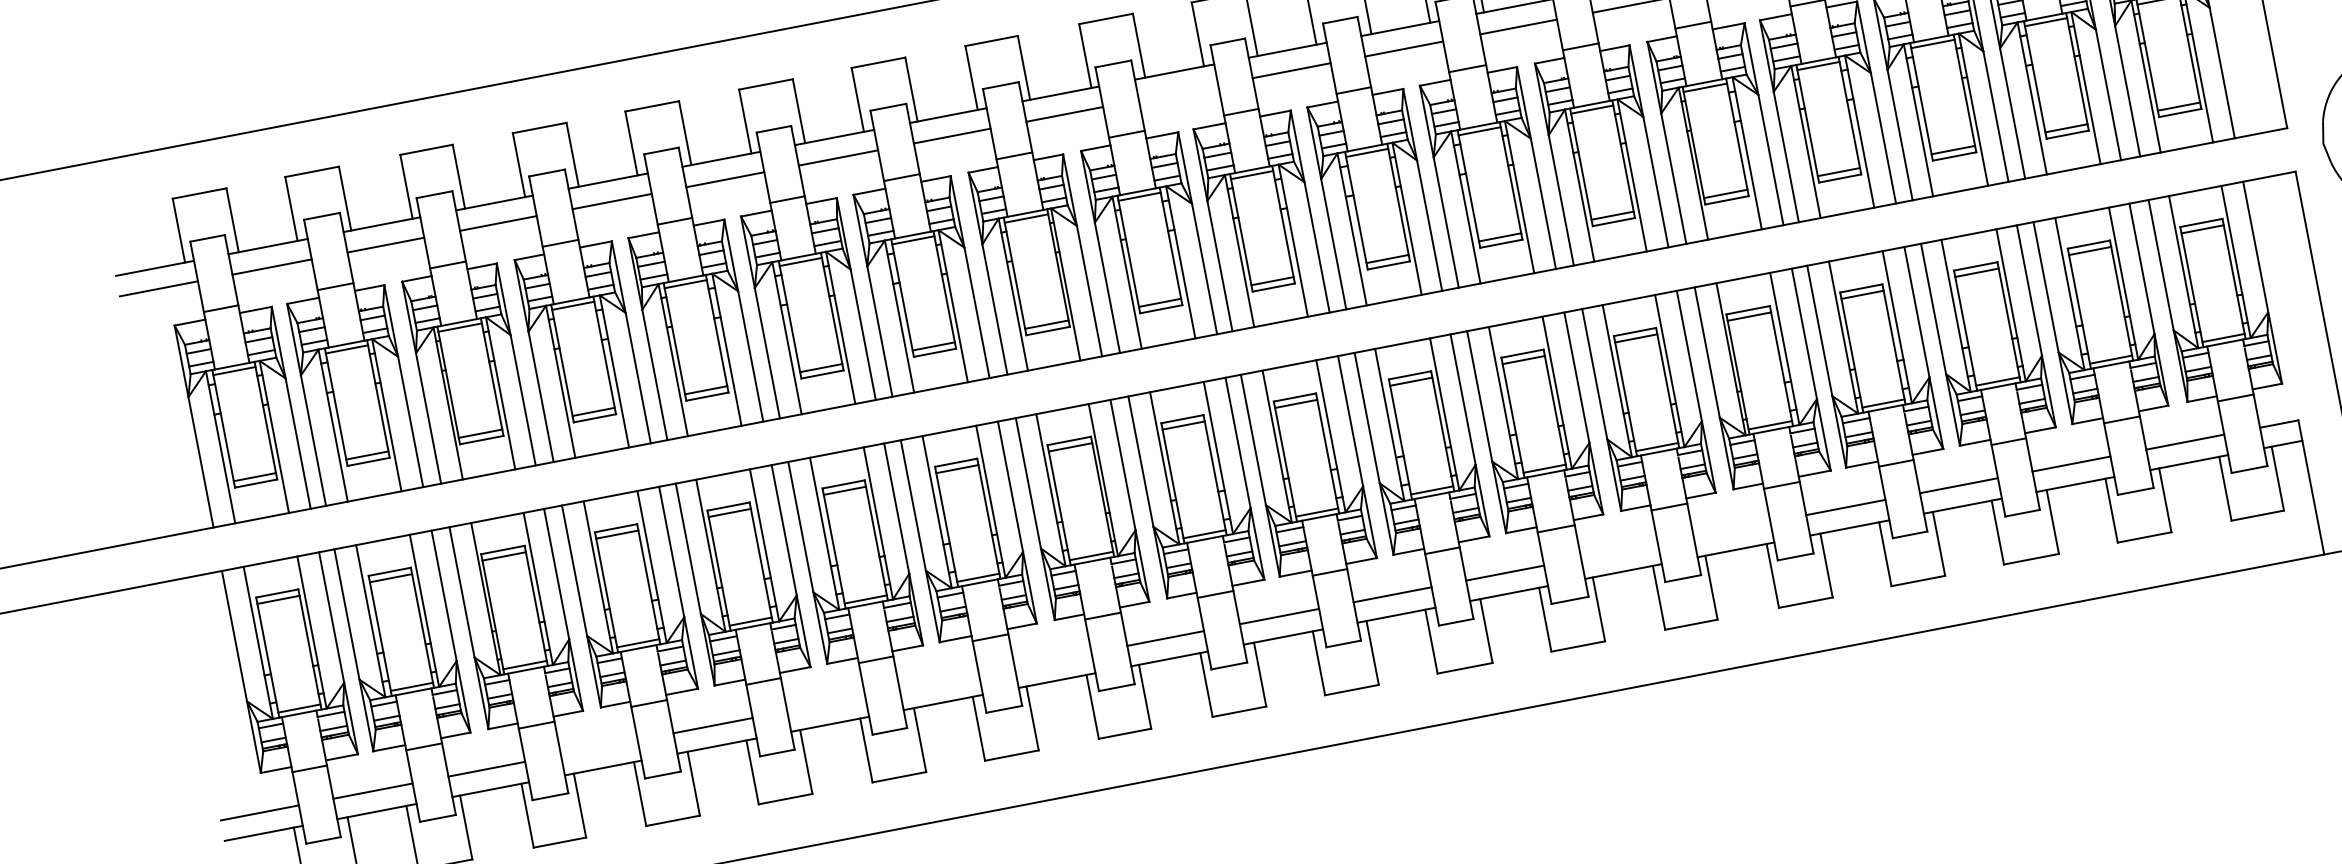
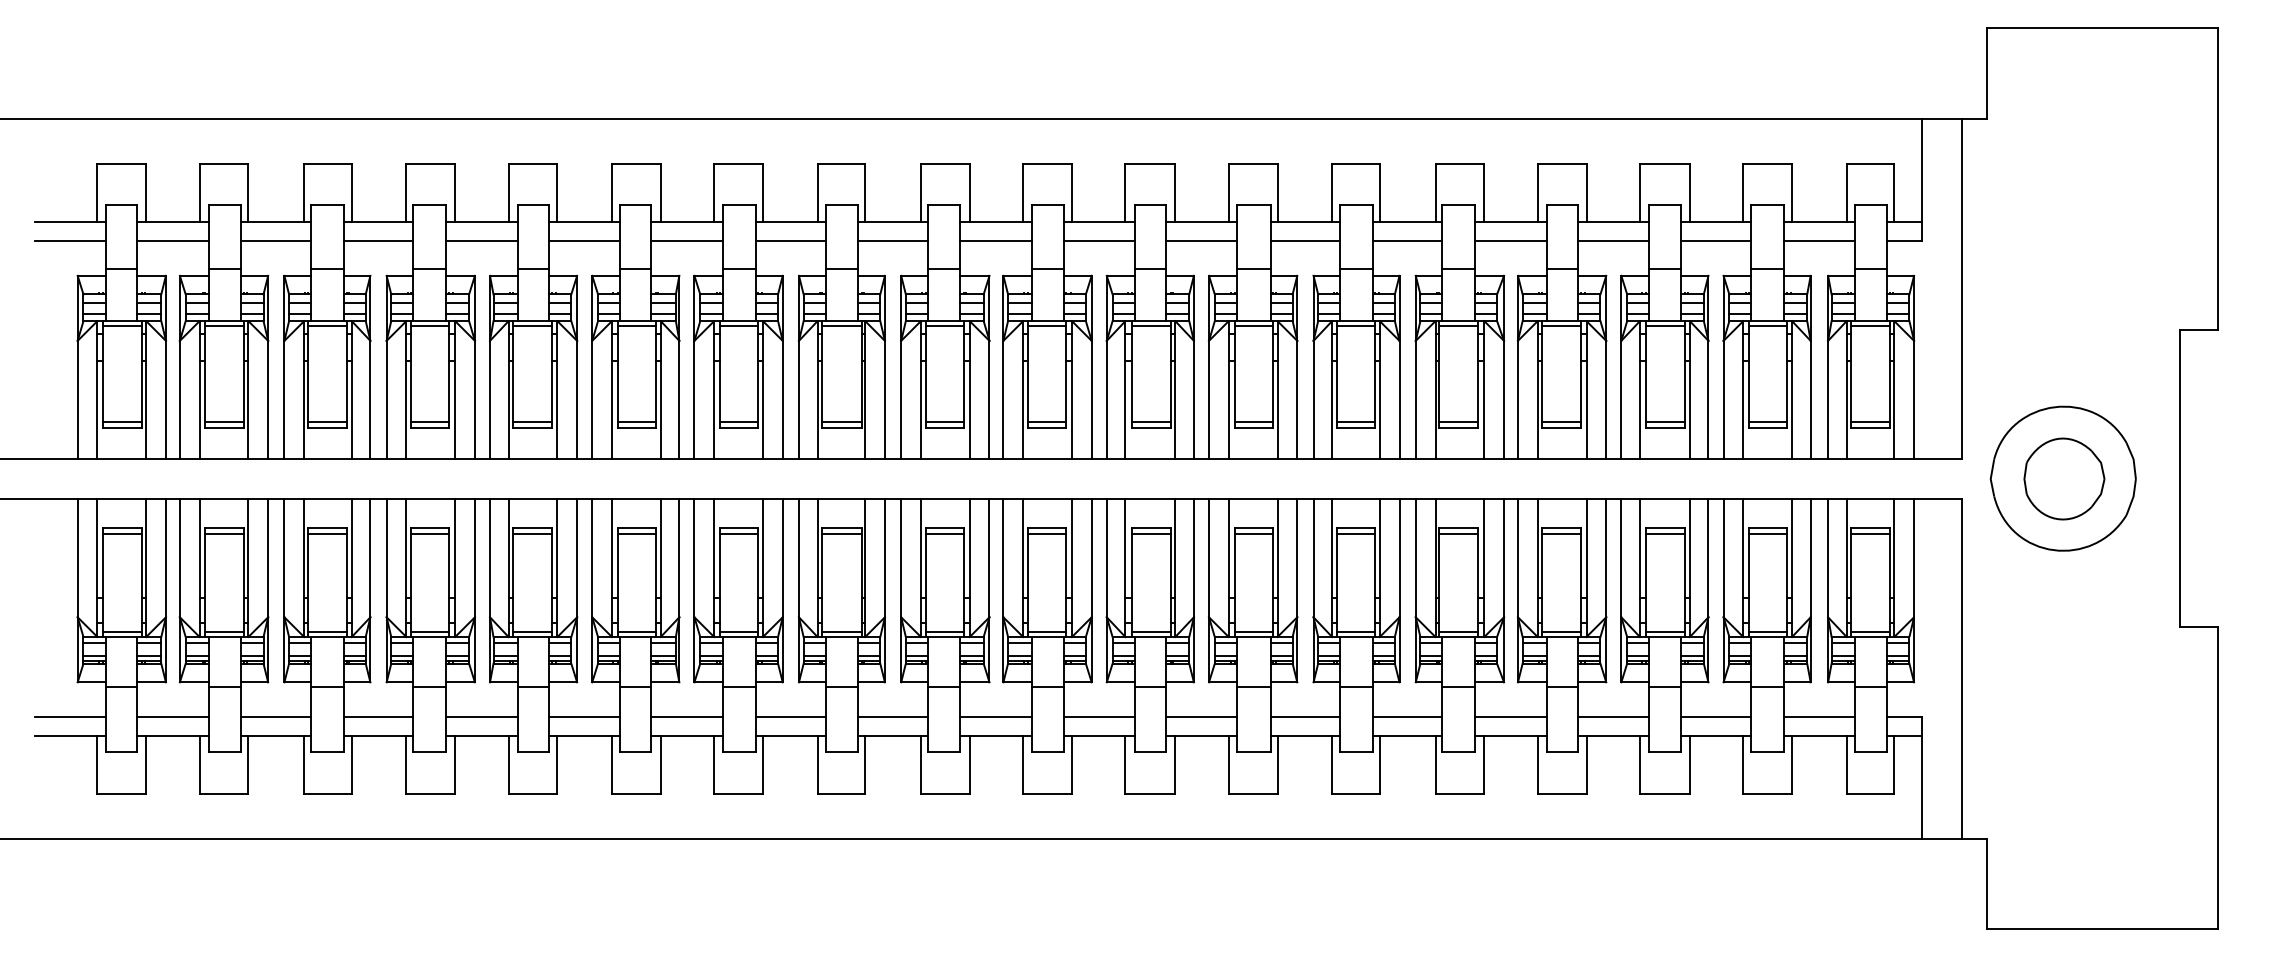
line: (1178, 93) -> (996, 241), added
line: (1731, 529) -> (1407, 717), added
line: (1619, 551) -> (1305, 717), added
line: (1052, 660) -> (790, 717), added
line: (939, 682) -> (687, 717), added
line: (826, 704) -> (584, 717), added
line: (599, 747) -> (378, 717), added

